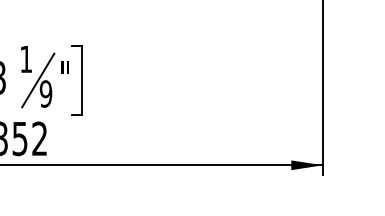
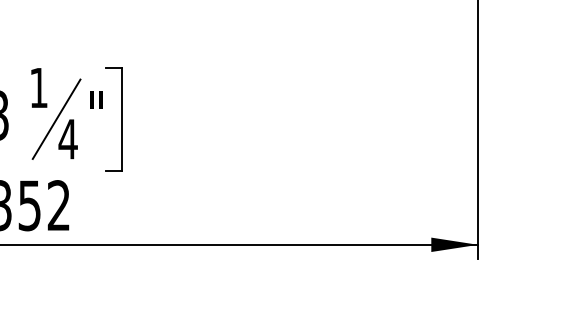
text: (45, 93) -> (67, 138), 9 -> 4

